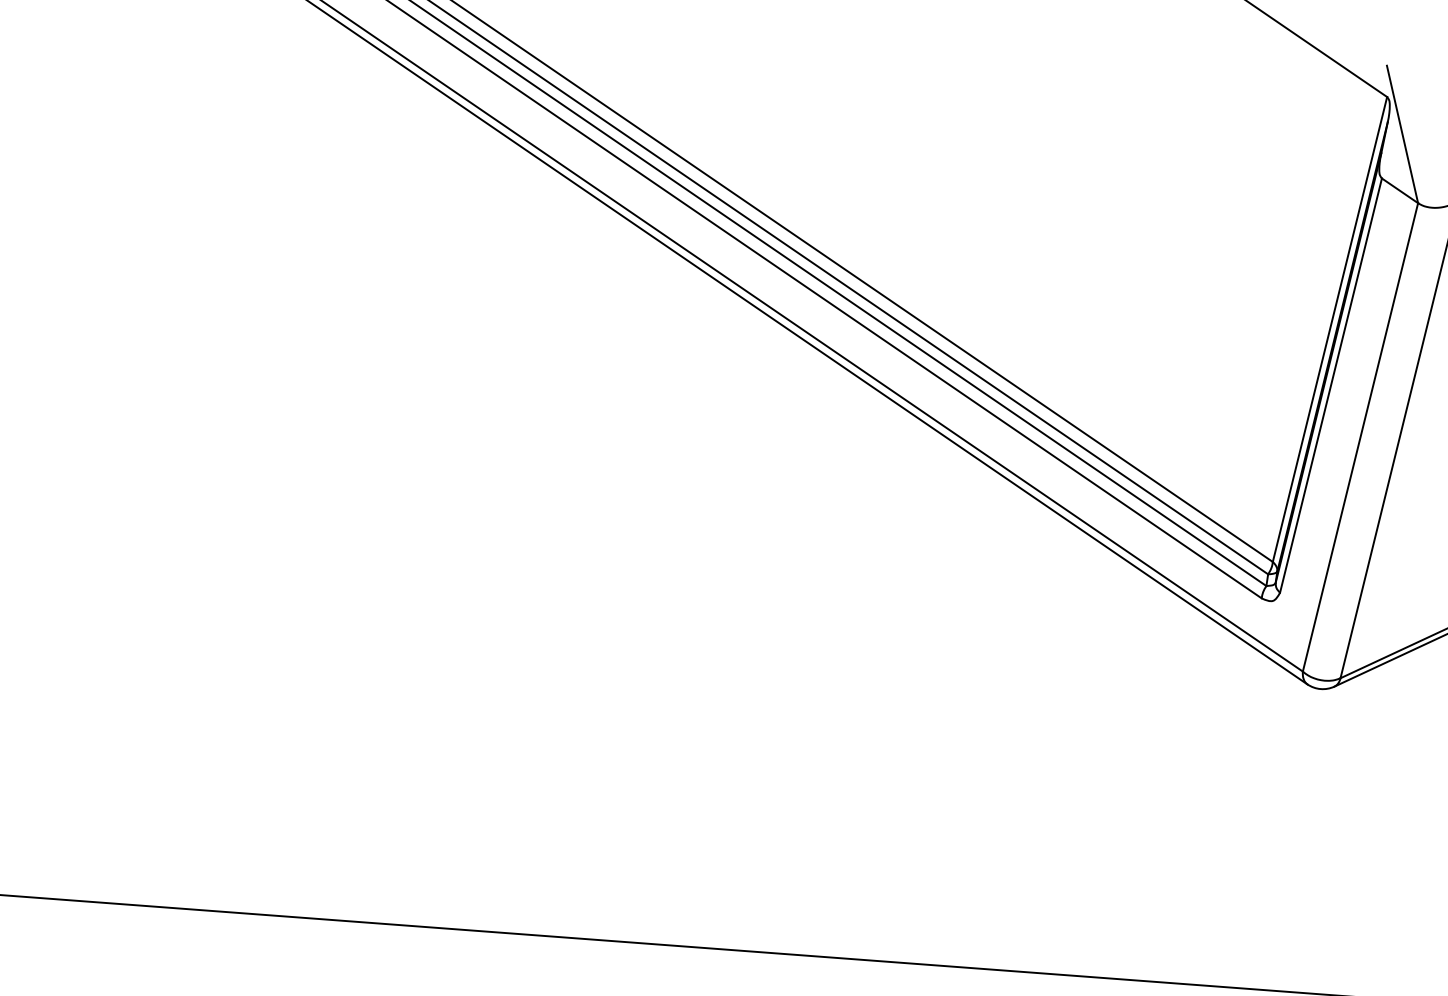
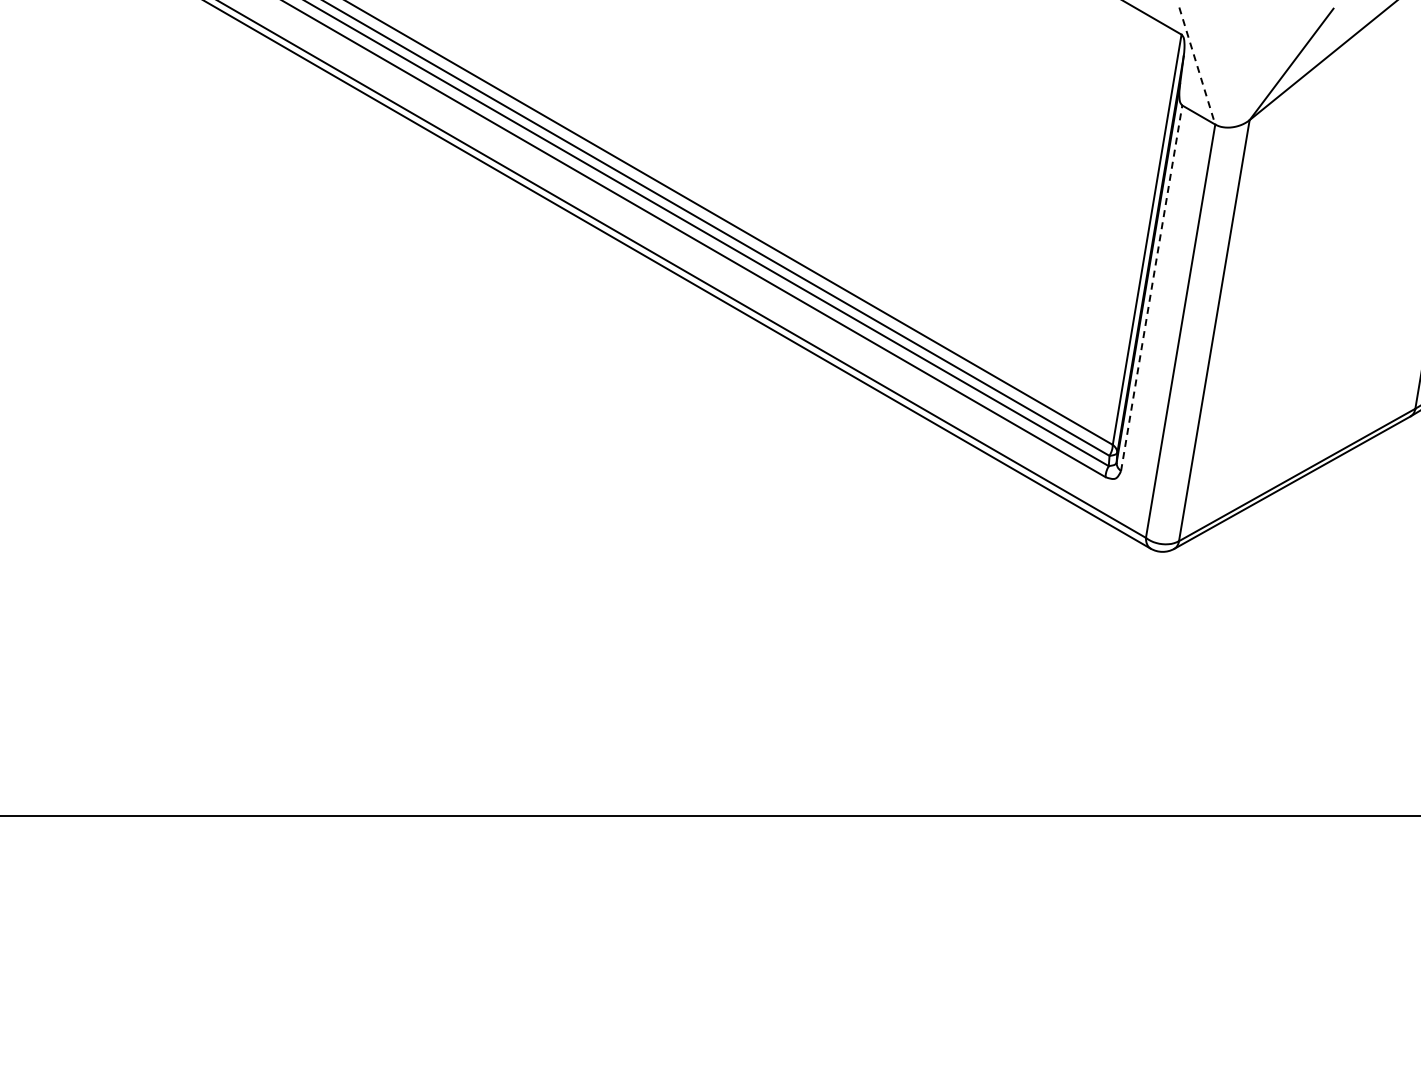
line: (1402, 134) -> (1197, 66), solid -> dashed
line: (1330, 384) -> (1151, 287), solid -> dashed

